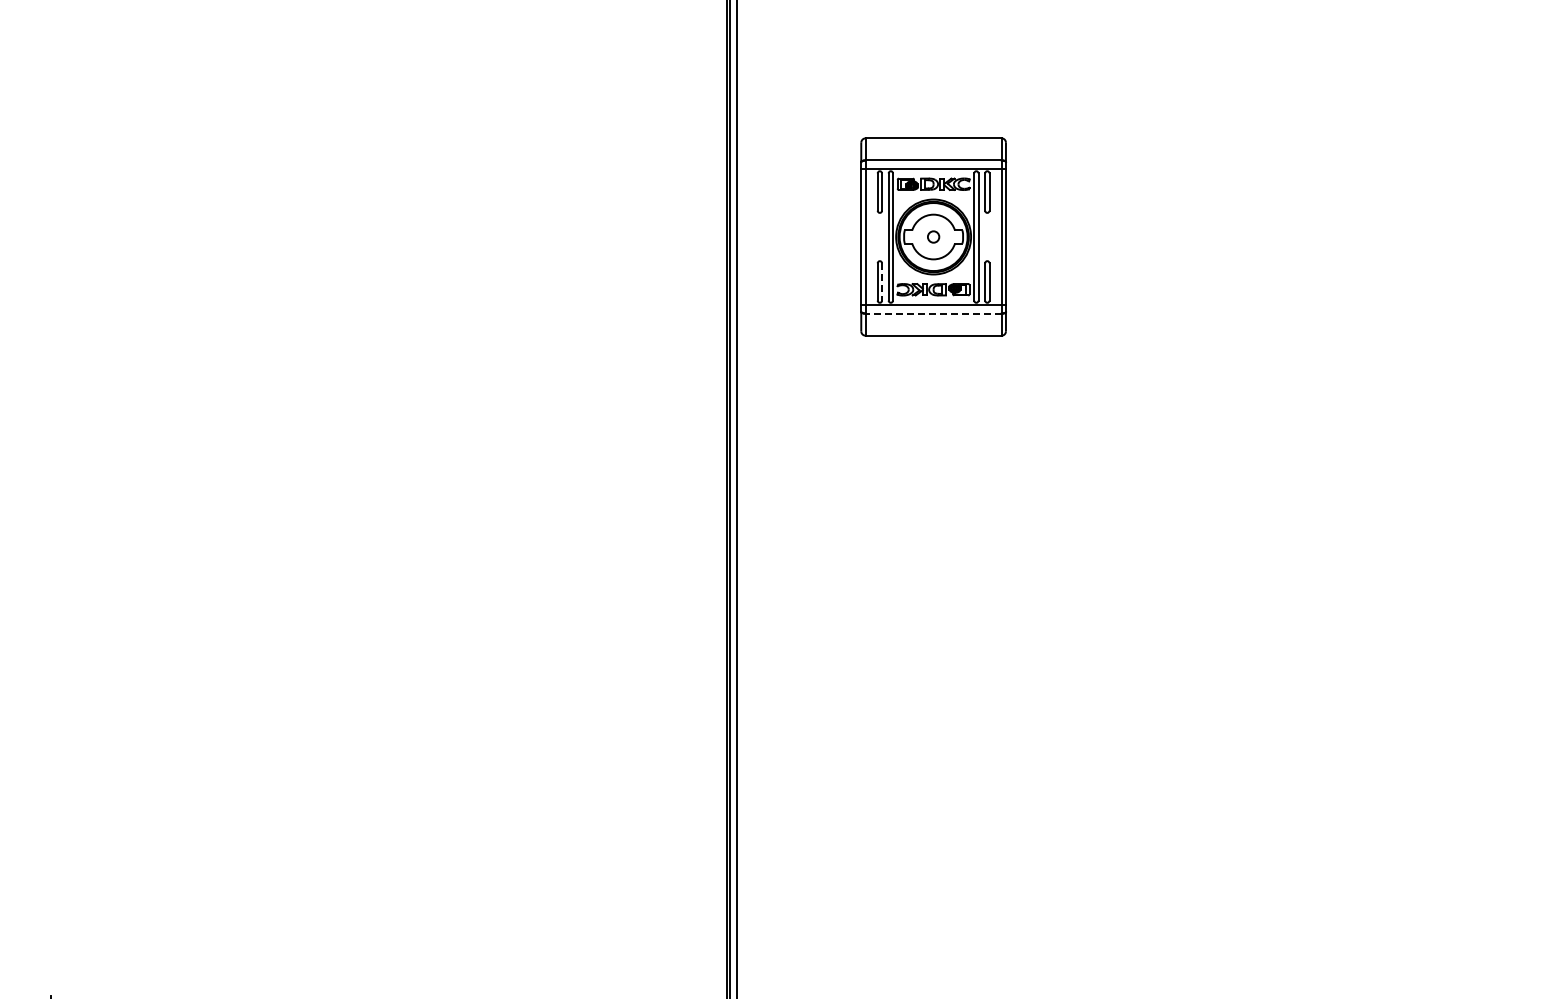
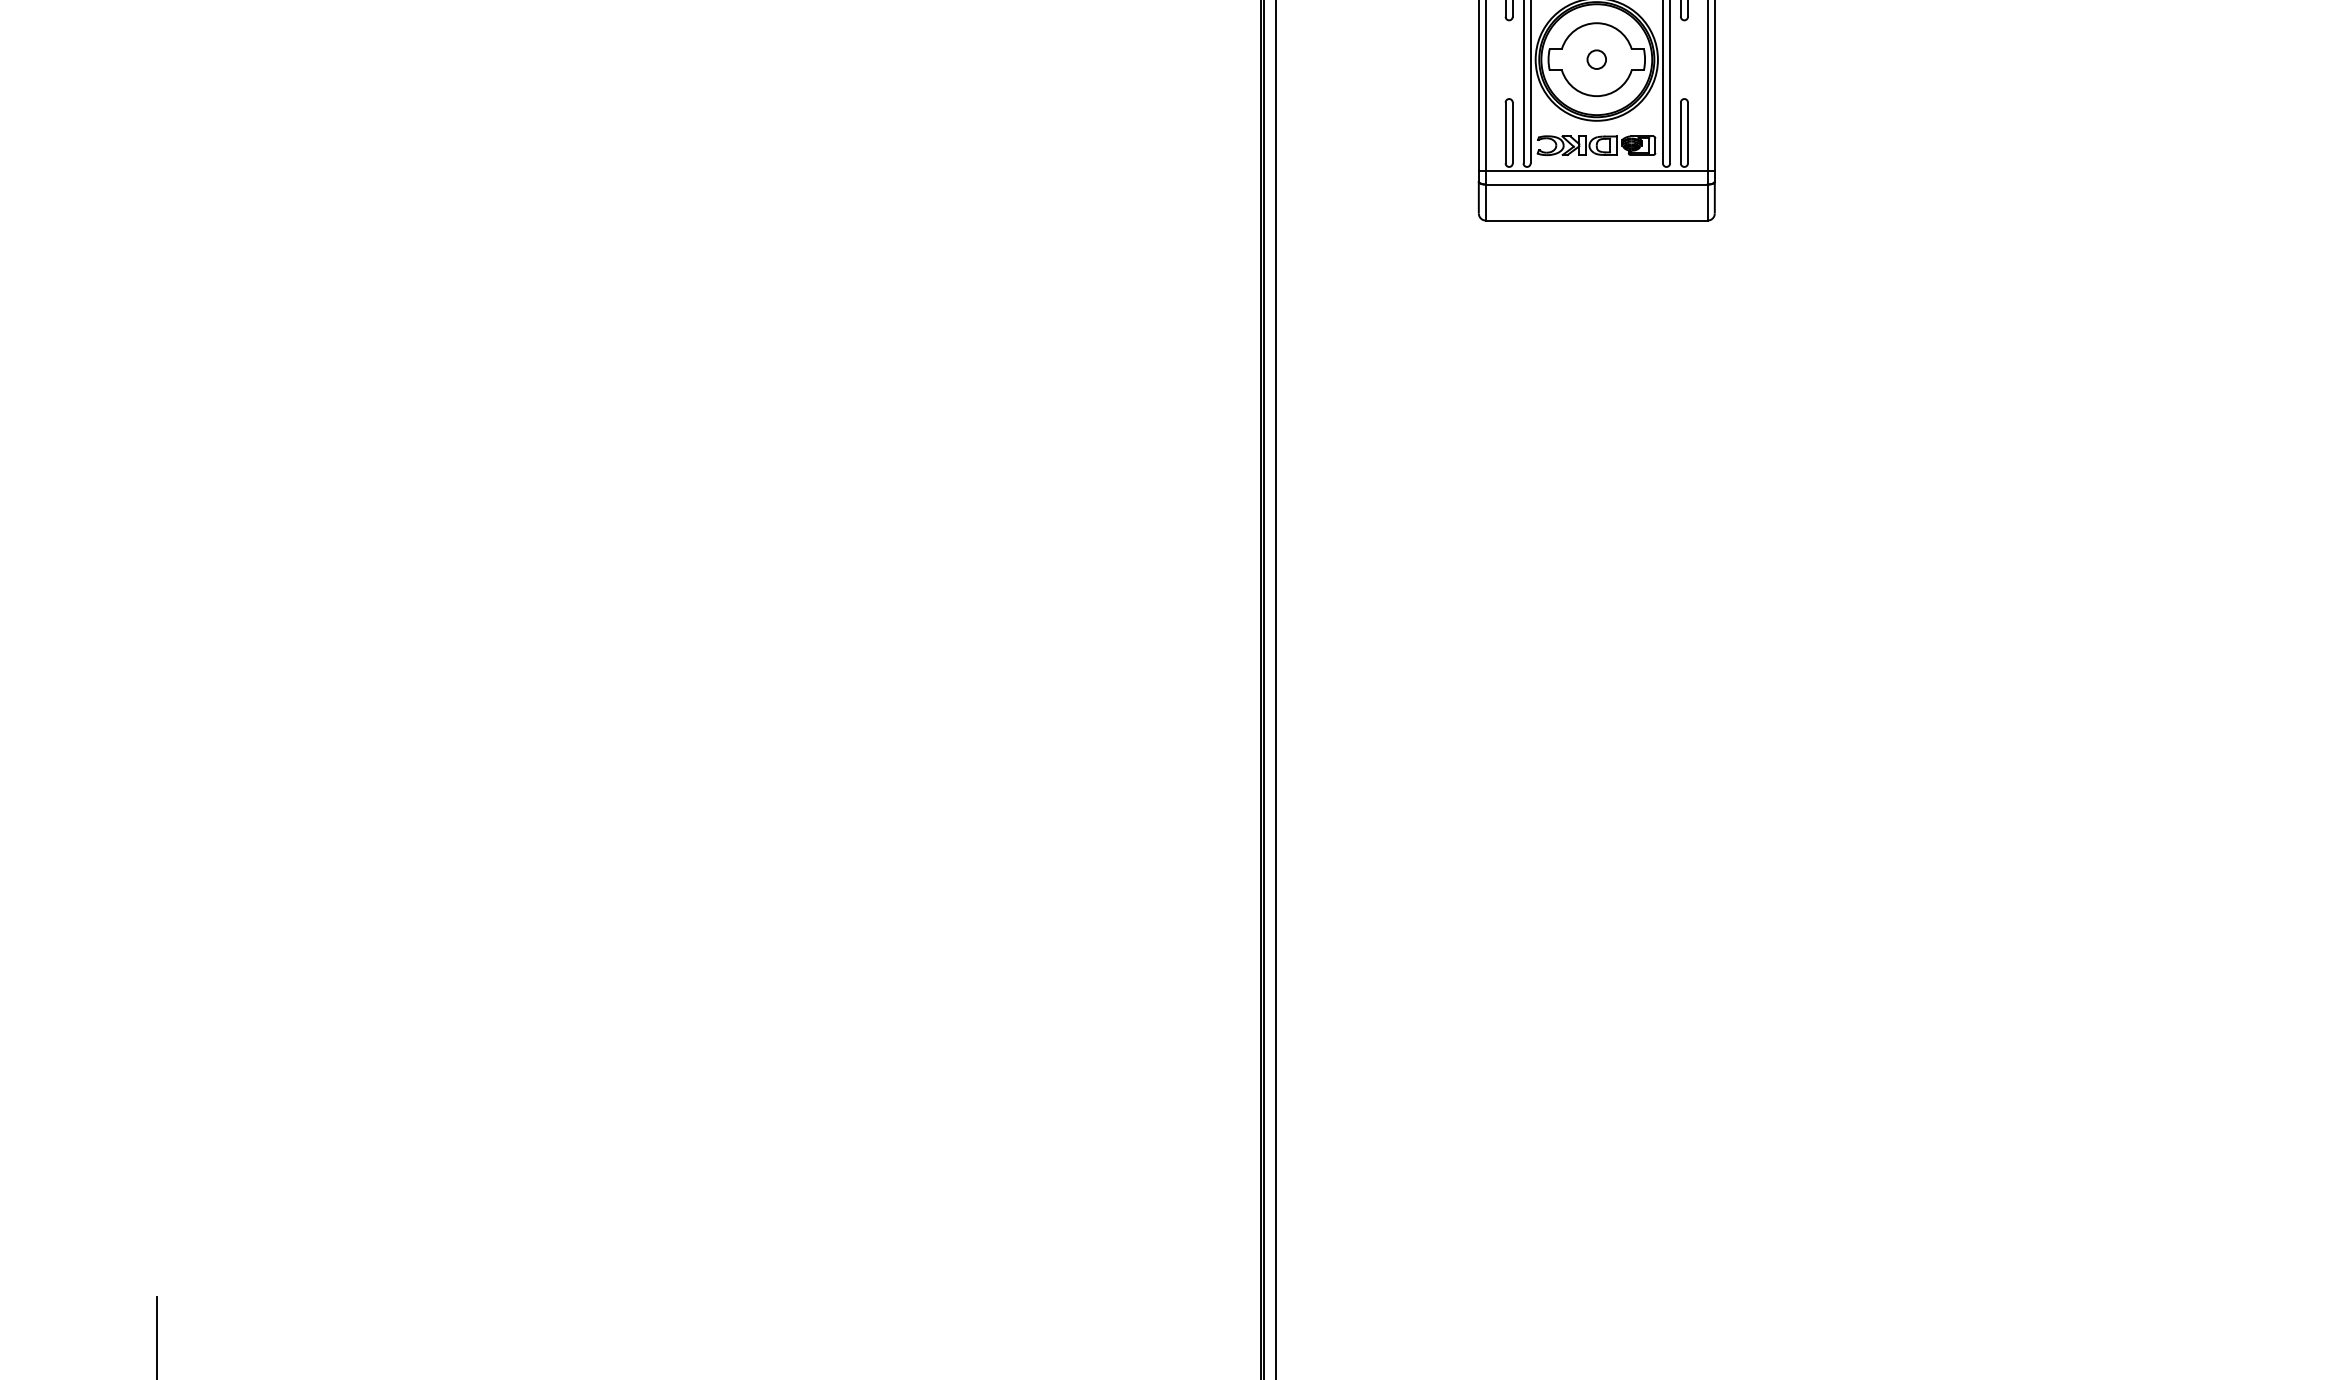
line: (882, 281) -> (1513, 132), dashed -> solid
line: (933, 313) -> (1596, 184), dashed -> solid

